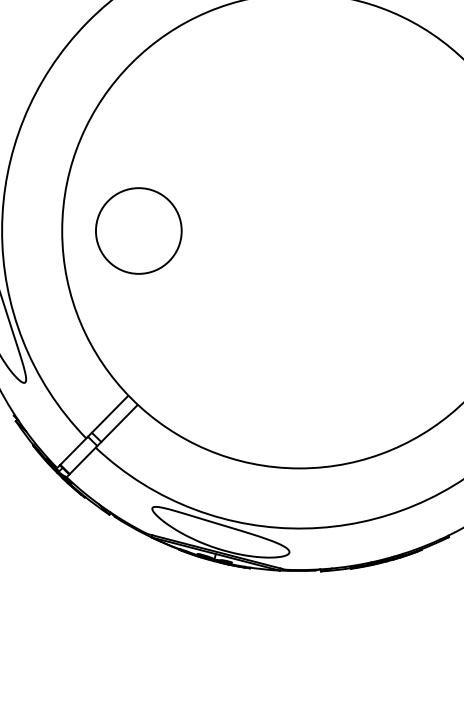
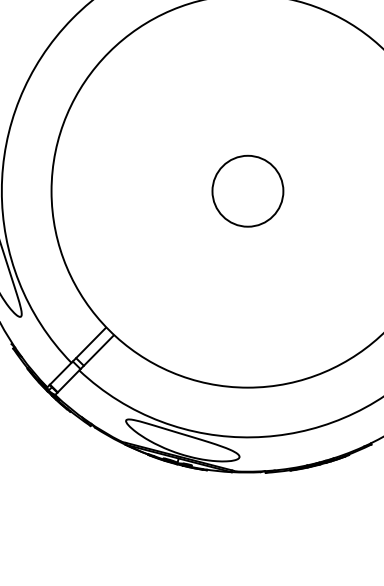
circle: (138, 230) -> (247, 190), moved

